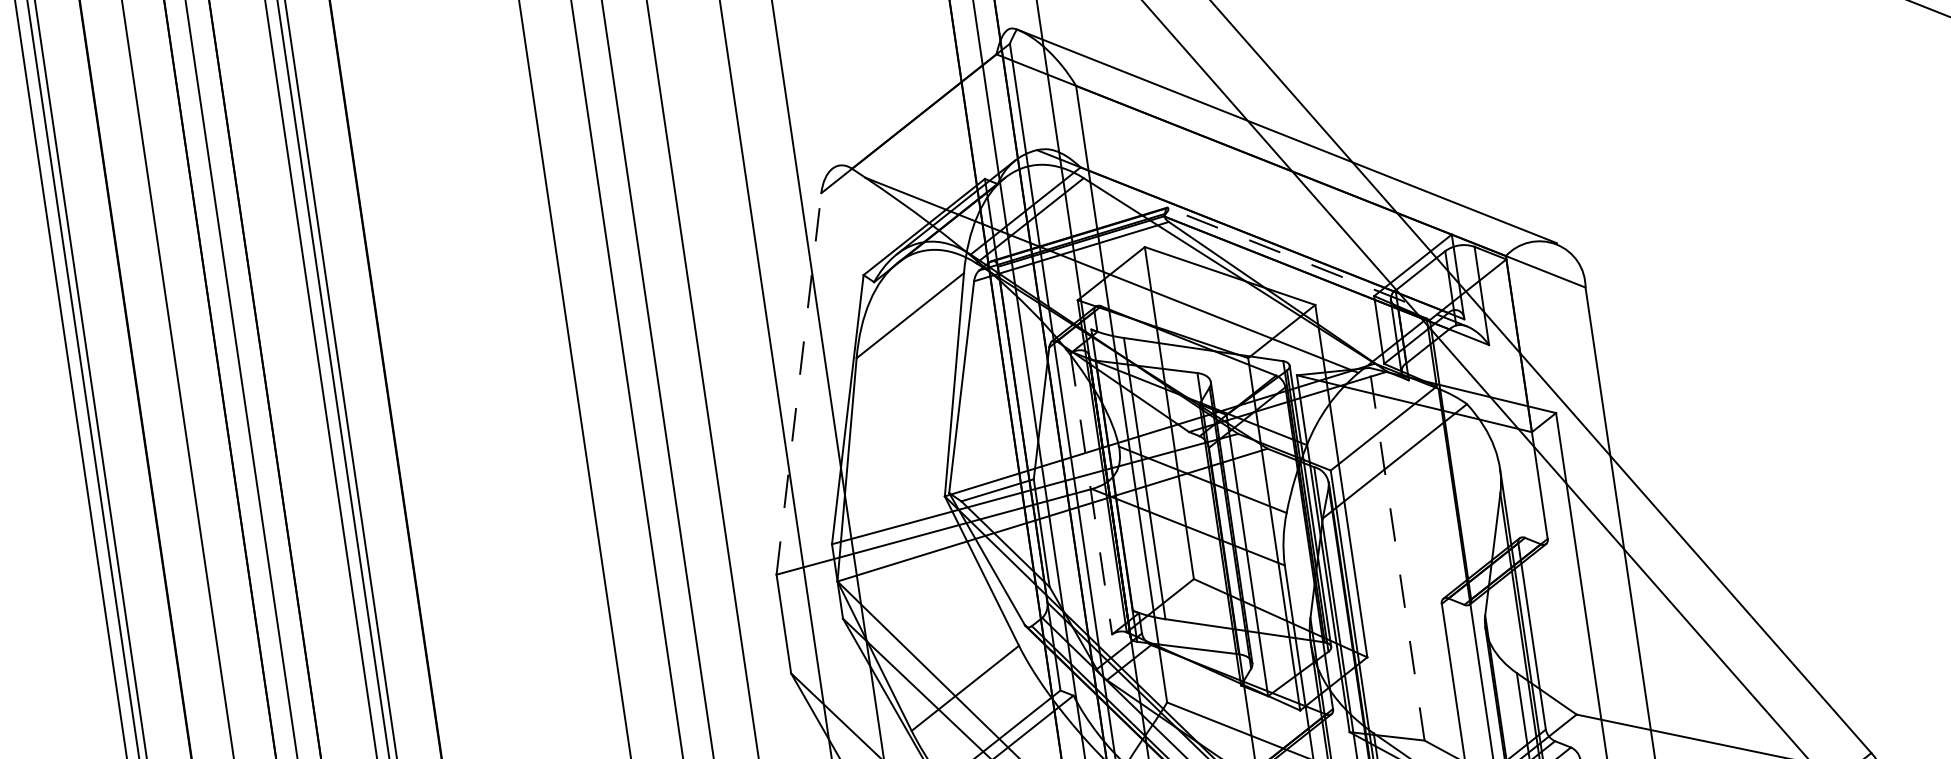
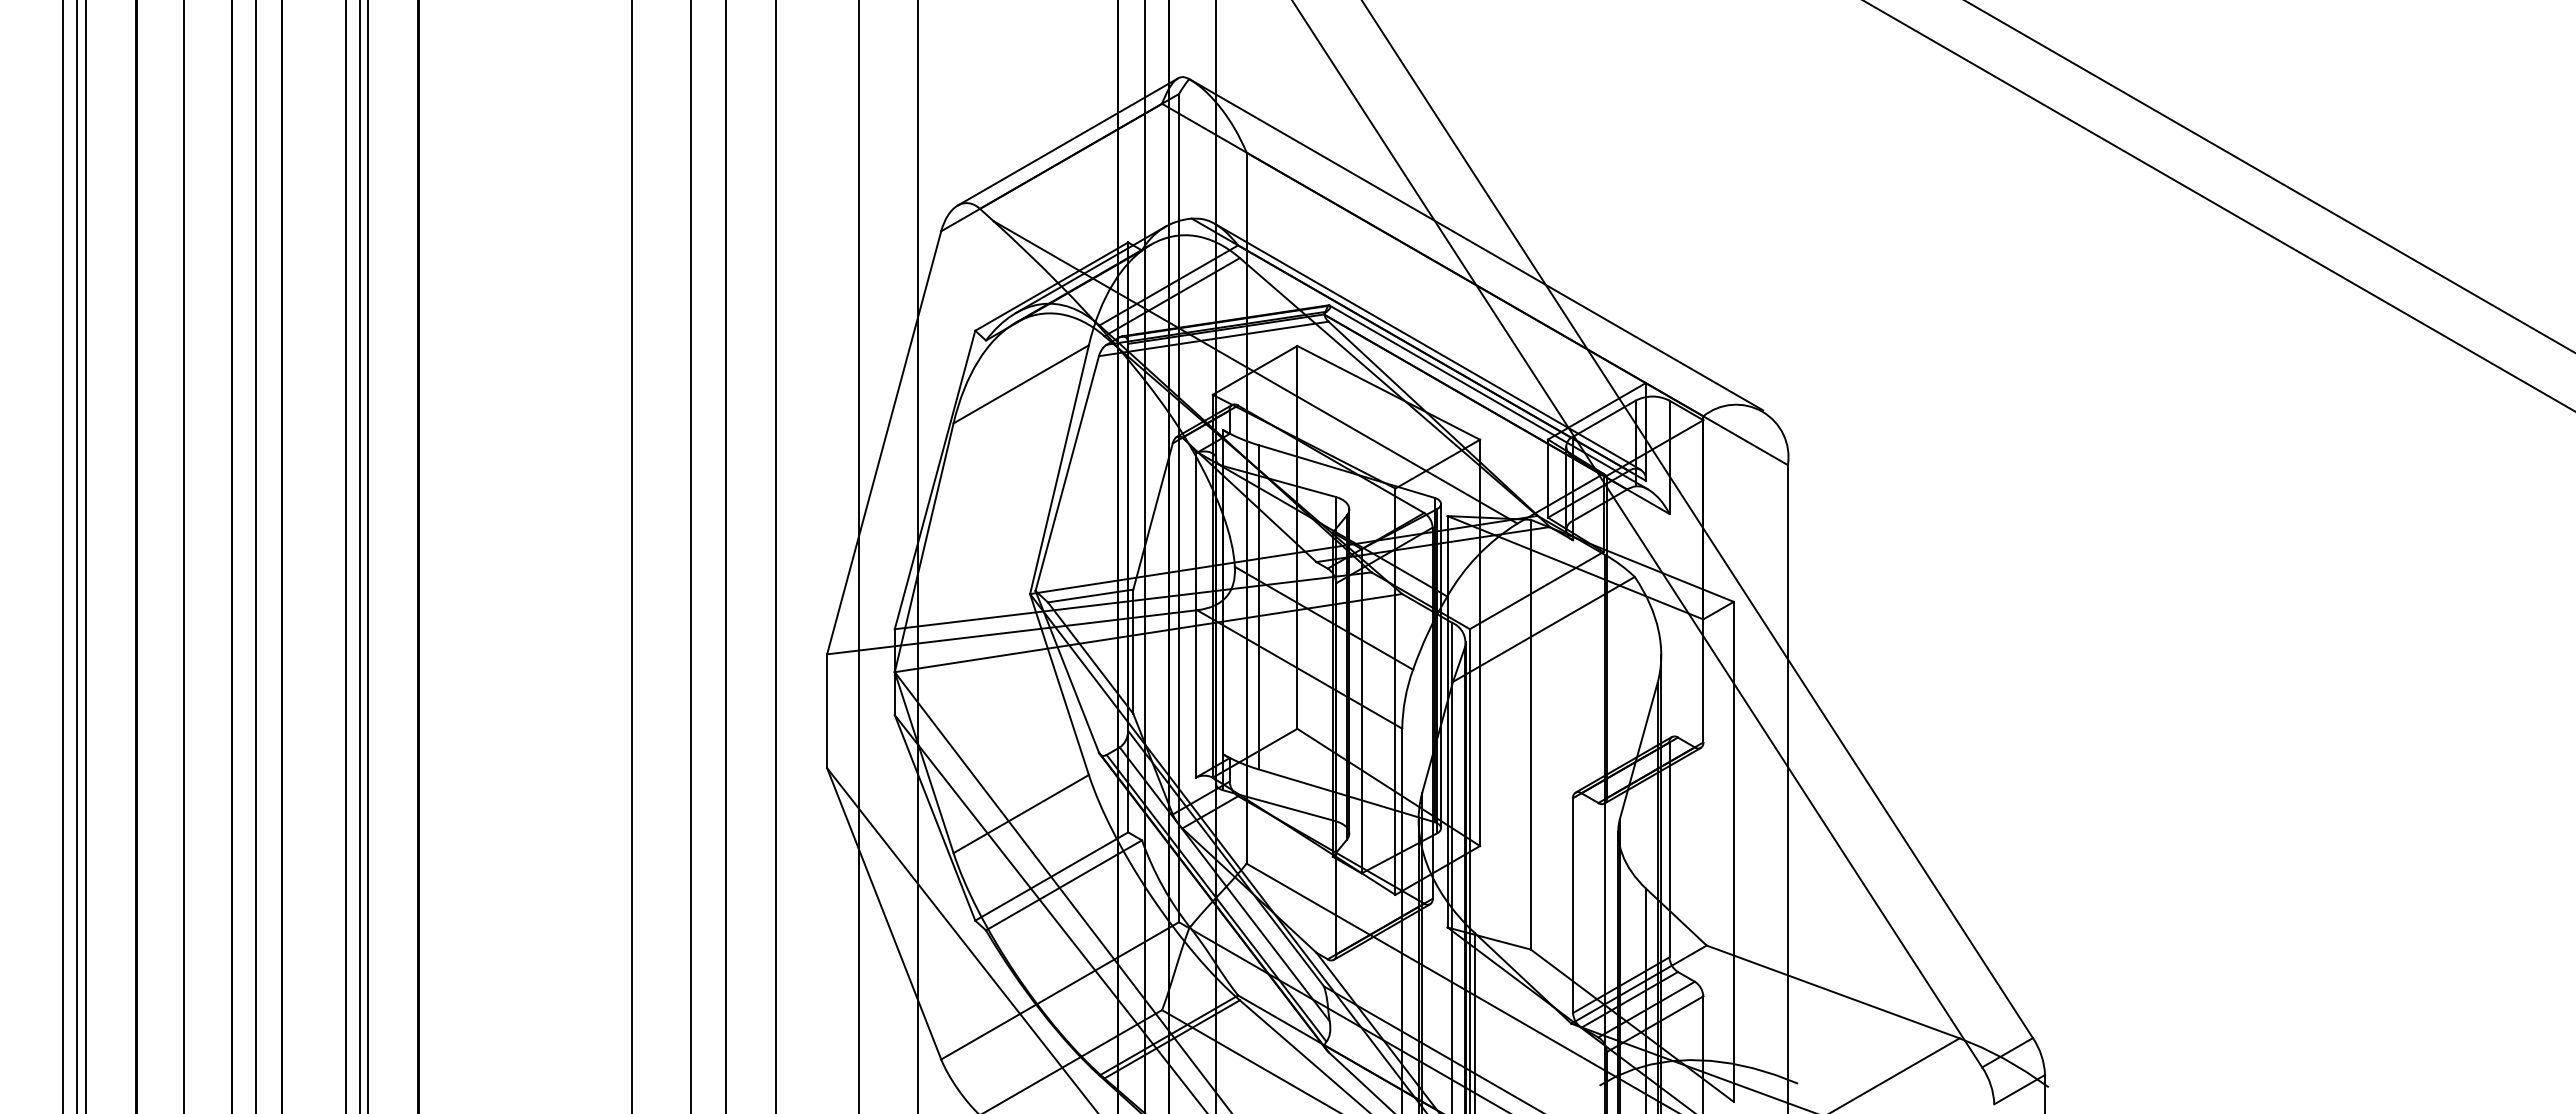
line: (919, 99) -> (1067, 141), added
line: (1257, 230) -> (1427, 346), added
line: (1317, 267) -> (1488, 397), dashed -> solid
line: (799, 383) -> (884, 442), dashed -> solid
line: (1091, 494) -> (1195, 616), dashed -> solid
line: (1396, 554) -> (1530, 734), dashed -> solid

